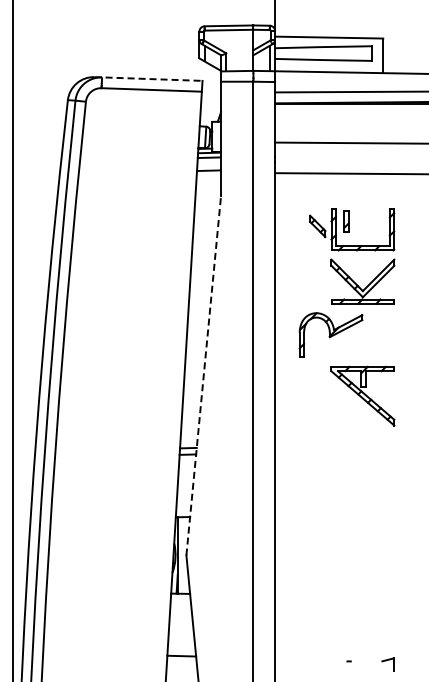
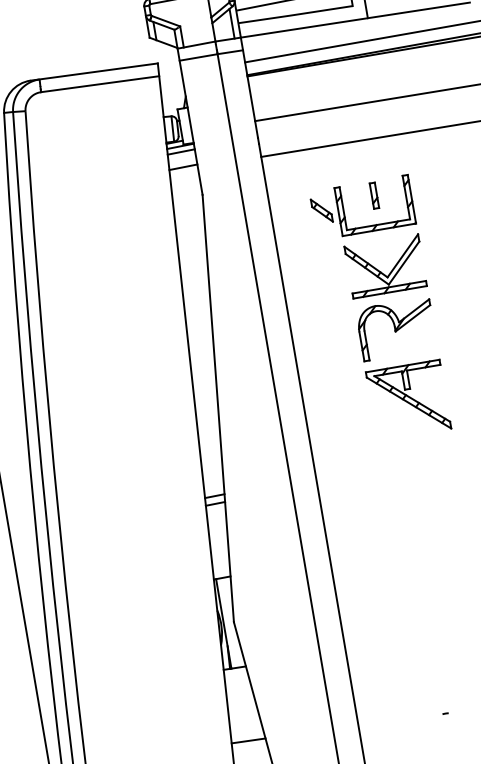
line: (148, 79) -> (94, 72), dashed -> solid
part: (346, 221) -> (374, 195), moved
part: (330, 334) -> (395, 328), moved
line: (203, 375) -> (217, 408), dashed -> solid

